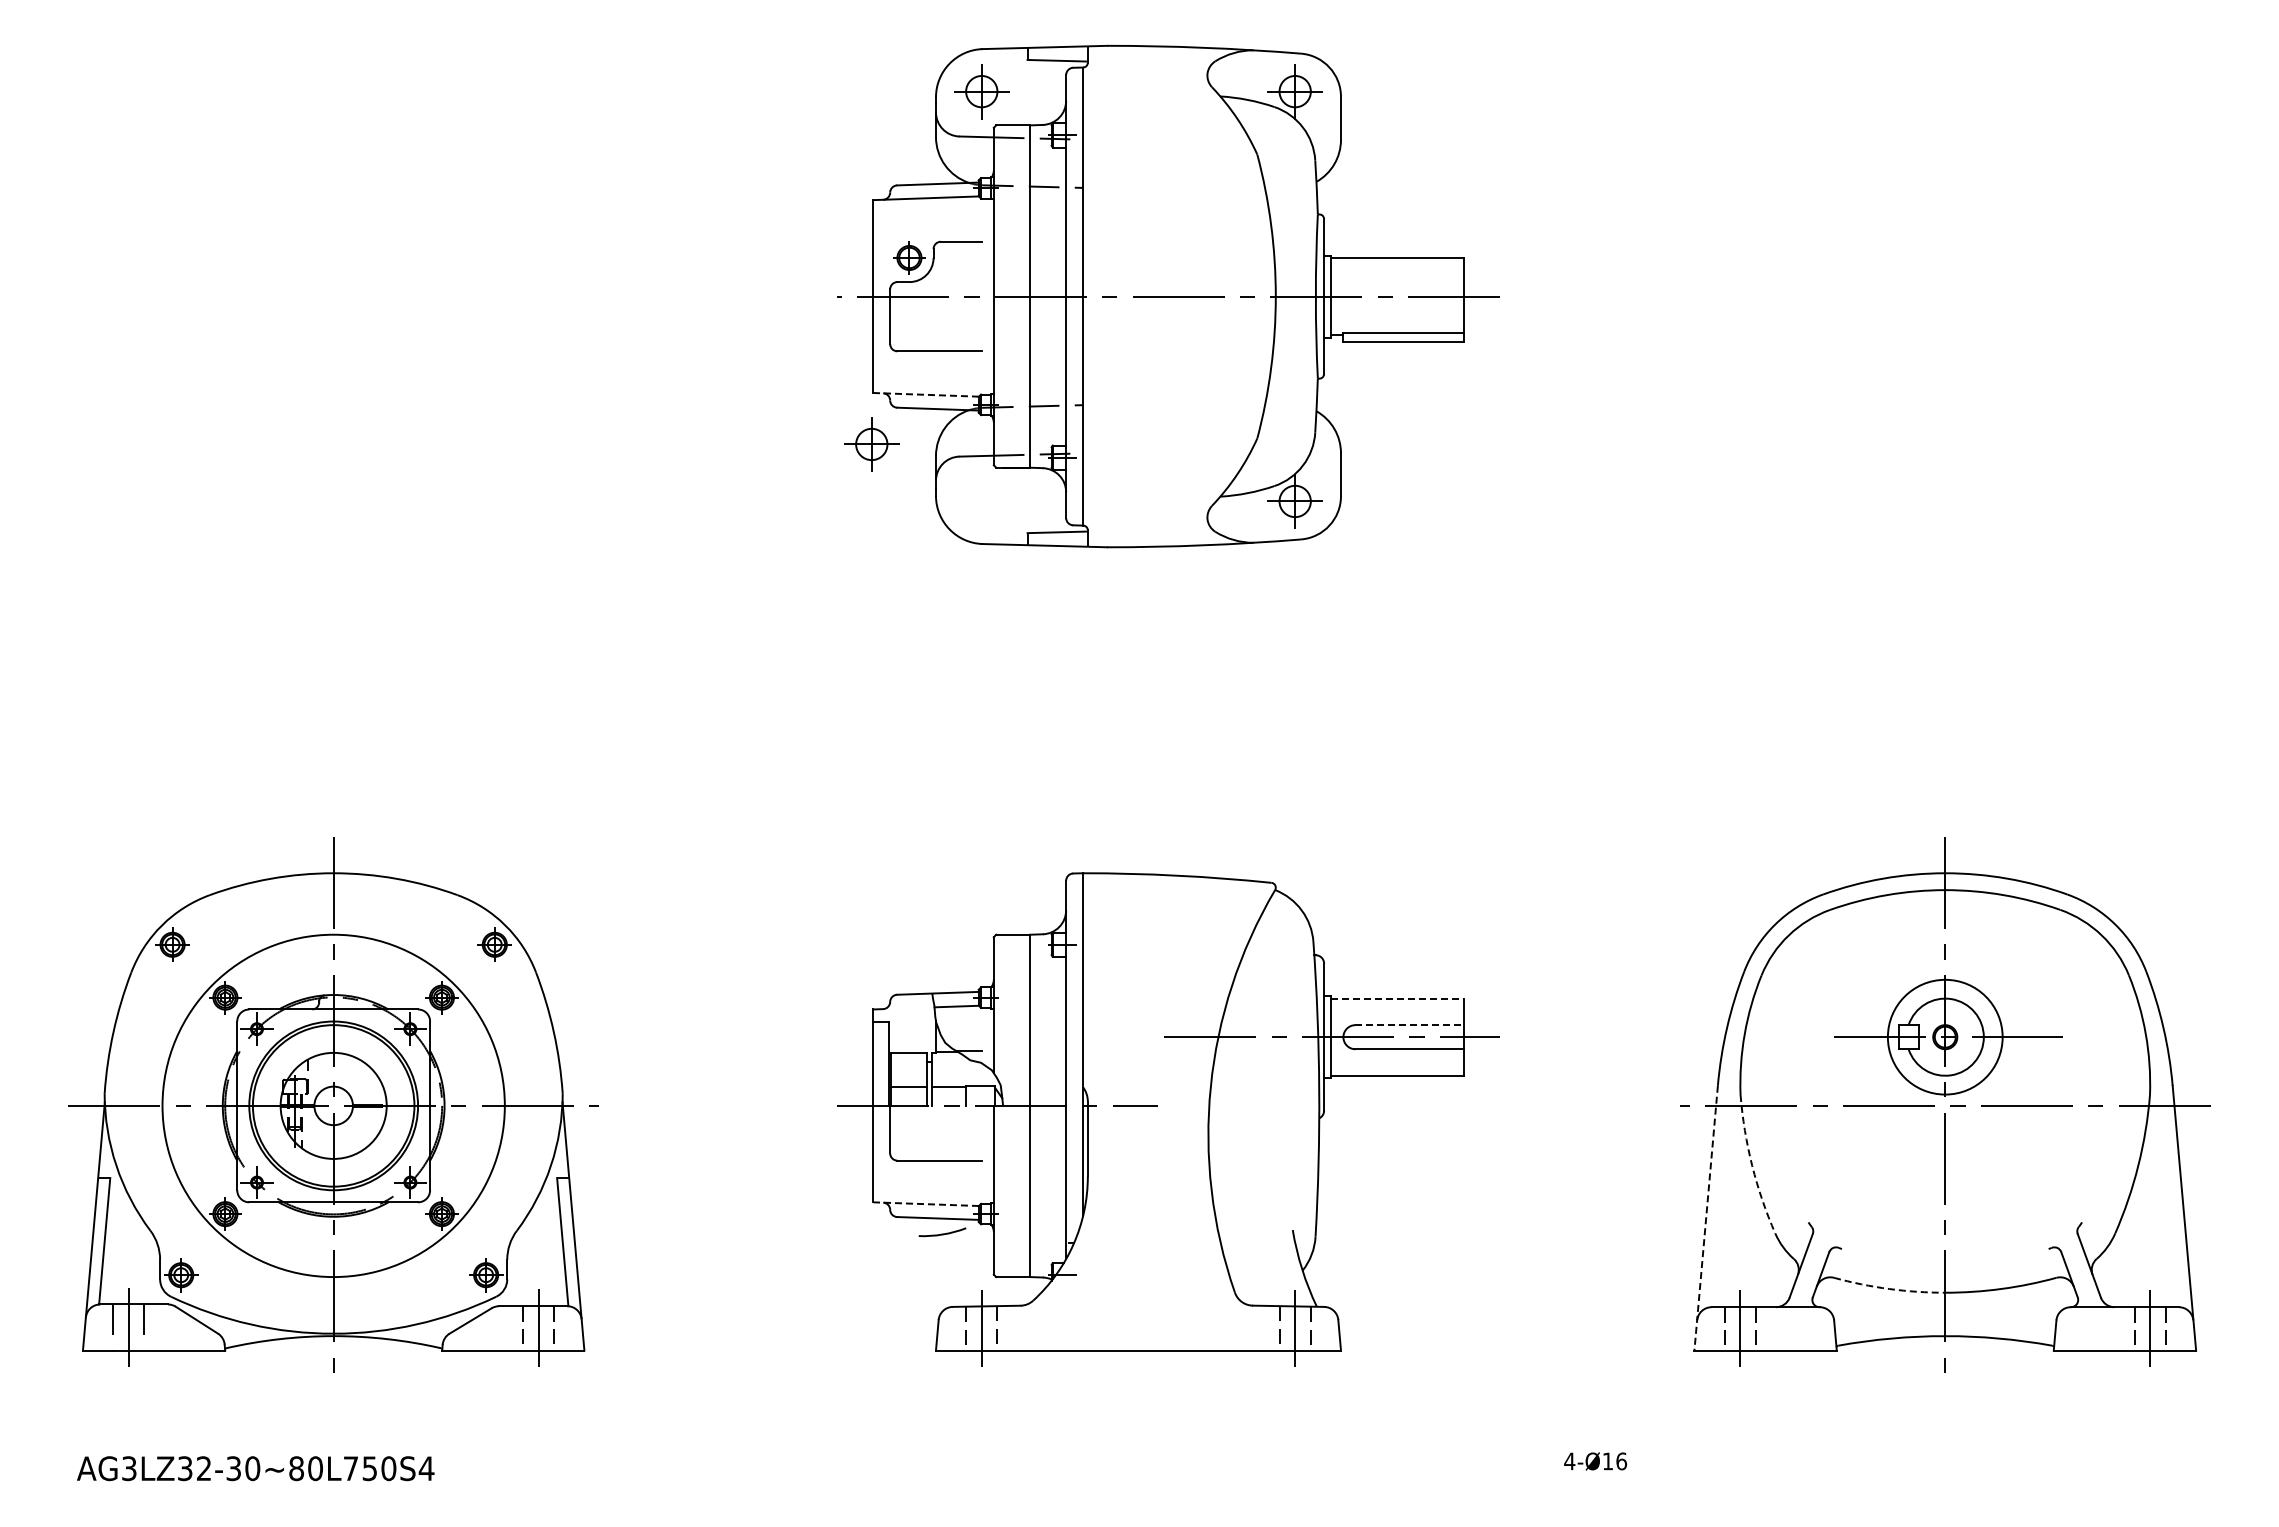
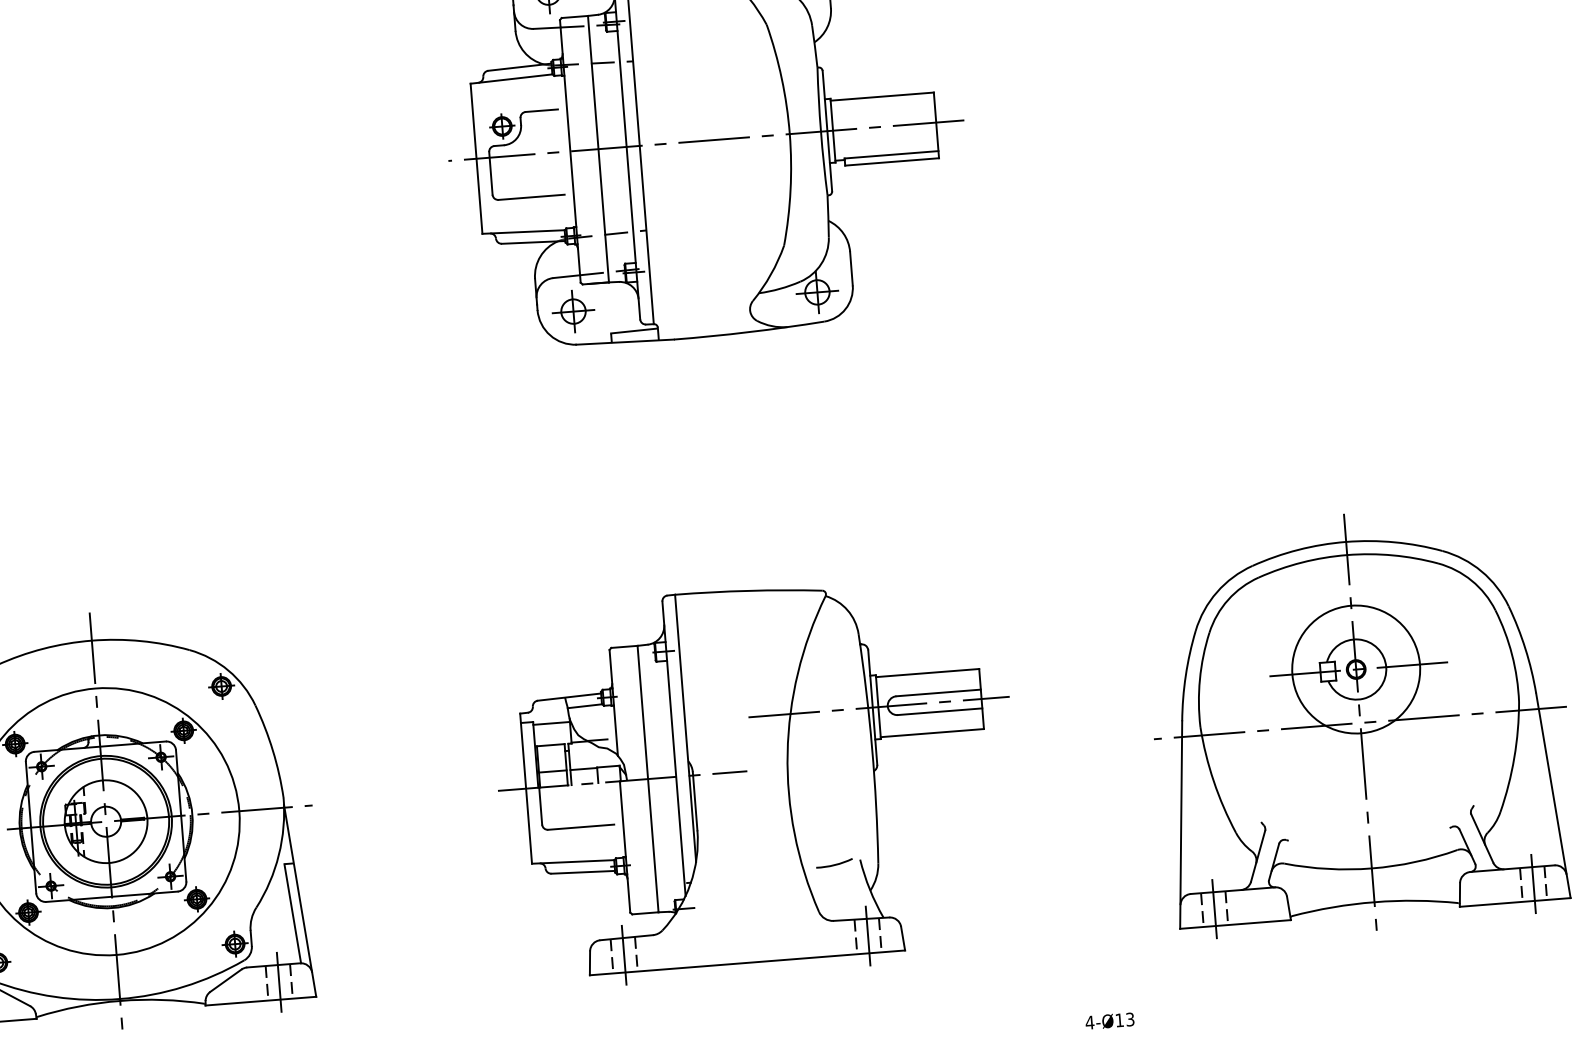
line: (926, 394) -> (523, 231), dashed -> solid
part: (871, 444) -> (573, 311), moved
line: (1398, 998) -> (928, 672), dashed -> solid
line: (911, 1025) -> (550, 723), added
line: (1410, 1025) -> (939, 693), dashed -> solid
circle: (1945, 1037) -> (1356, 669), size x1.43
arc: (1752, 1165) -> (1214, 781), dashed -> solid
line: (926, 1204) -> (573, 862), dashed -> solid
line: (1706, 1218) -> (1181, 825), dashed -> solid
arc: (942, 1233) -> (834, 864), moved
arc: (1889, 1288) -> (1328, 868), dashed -> solid
text: (1621, 1461) -> (1130, 1019), 4-Ø16 -> 4-Ø13

